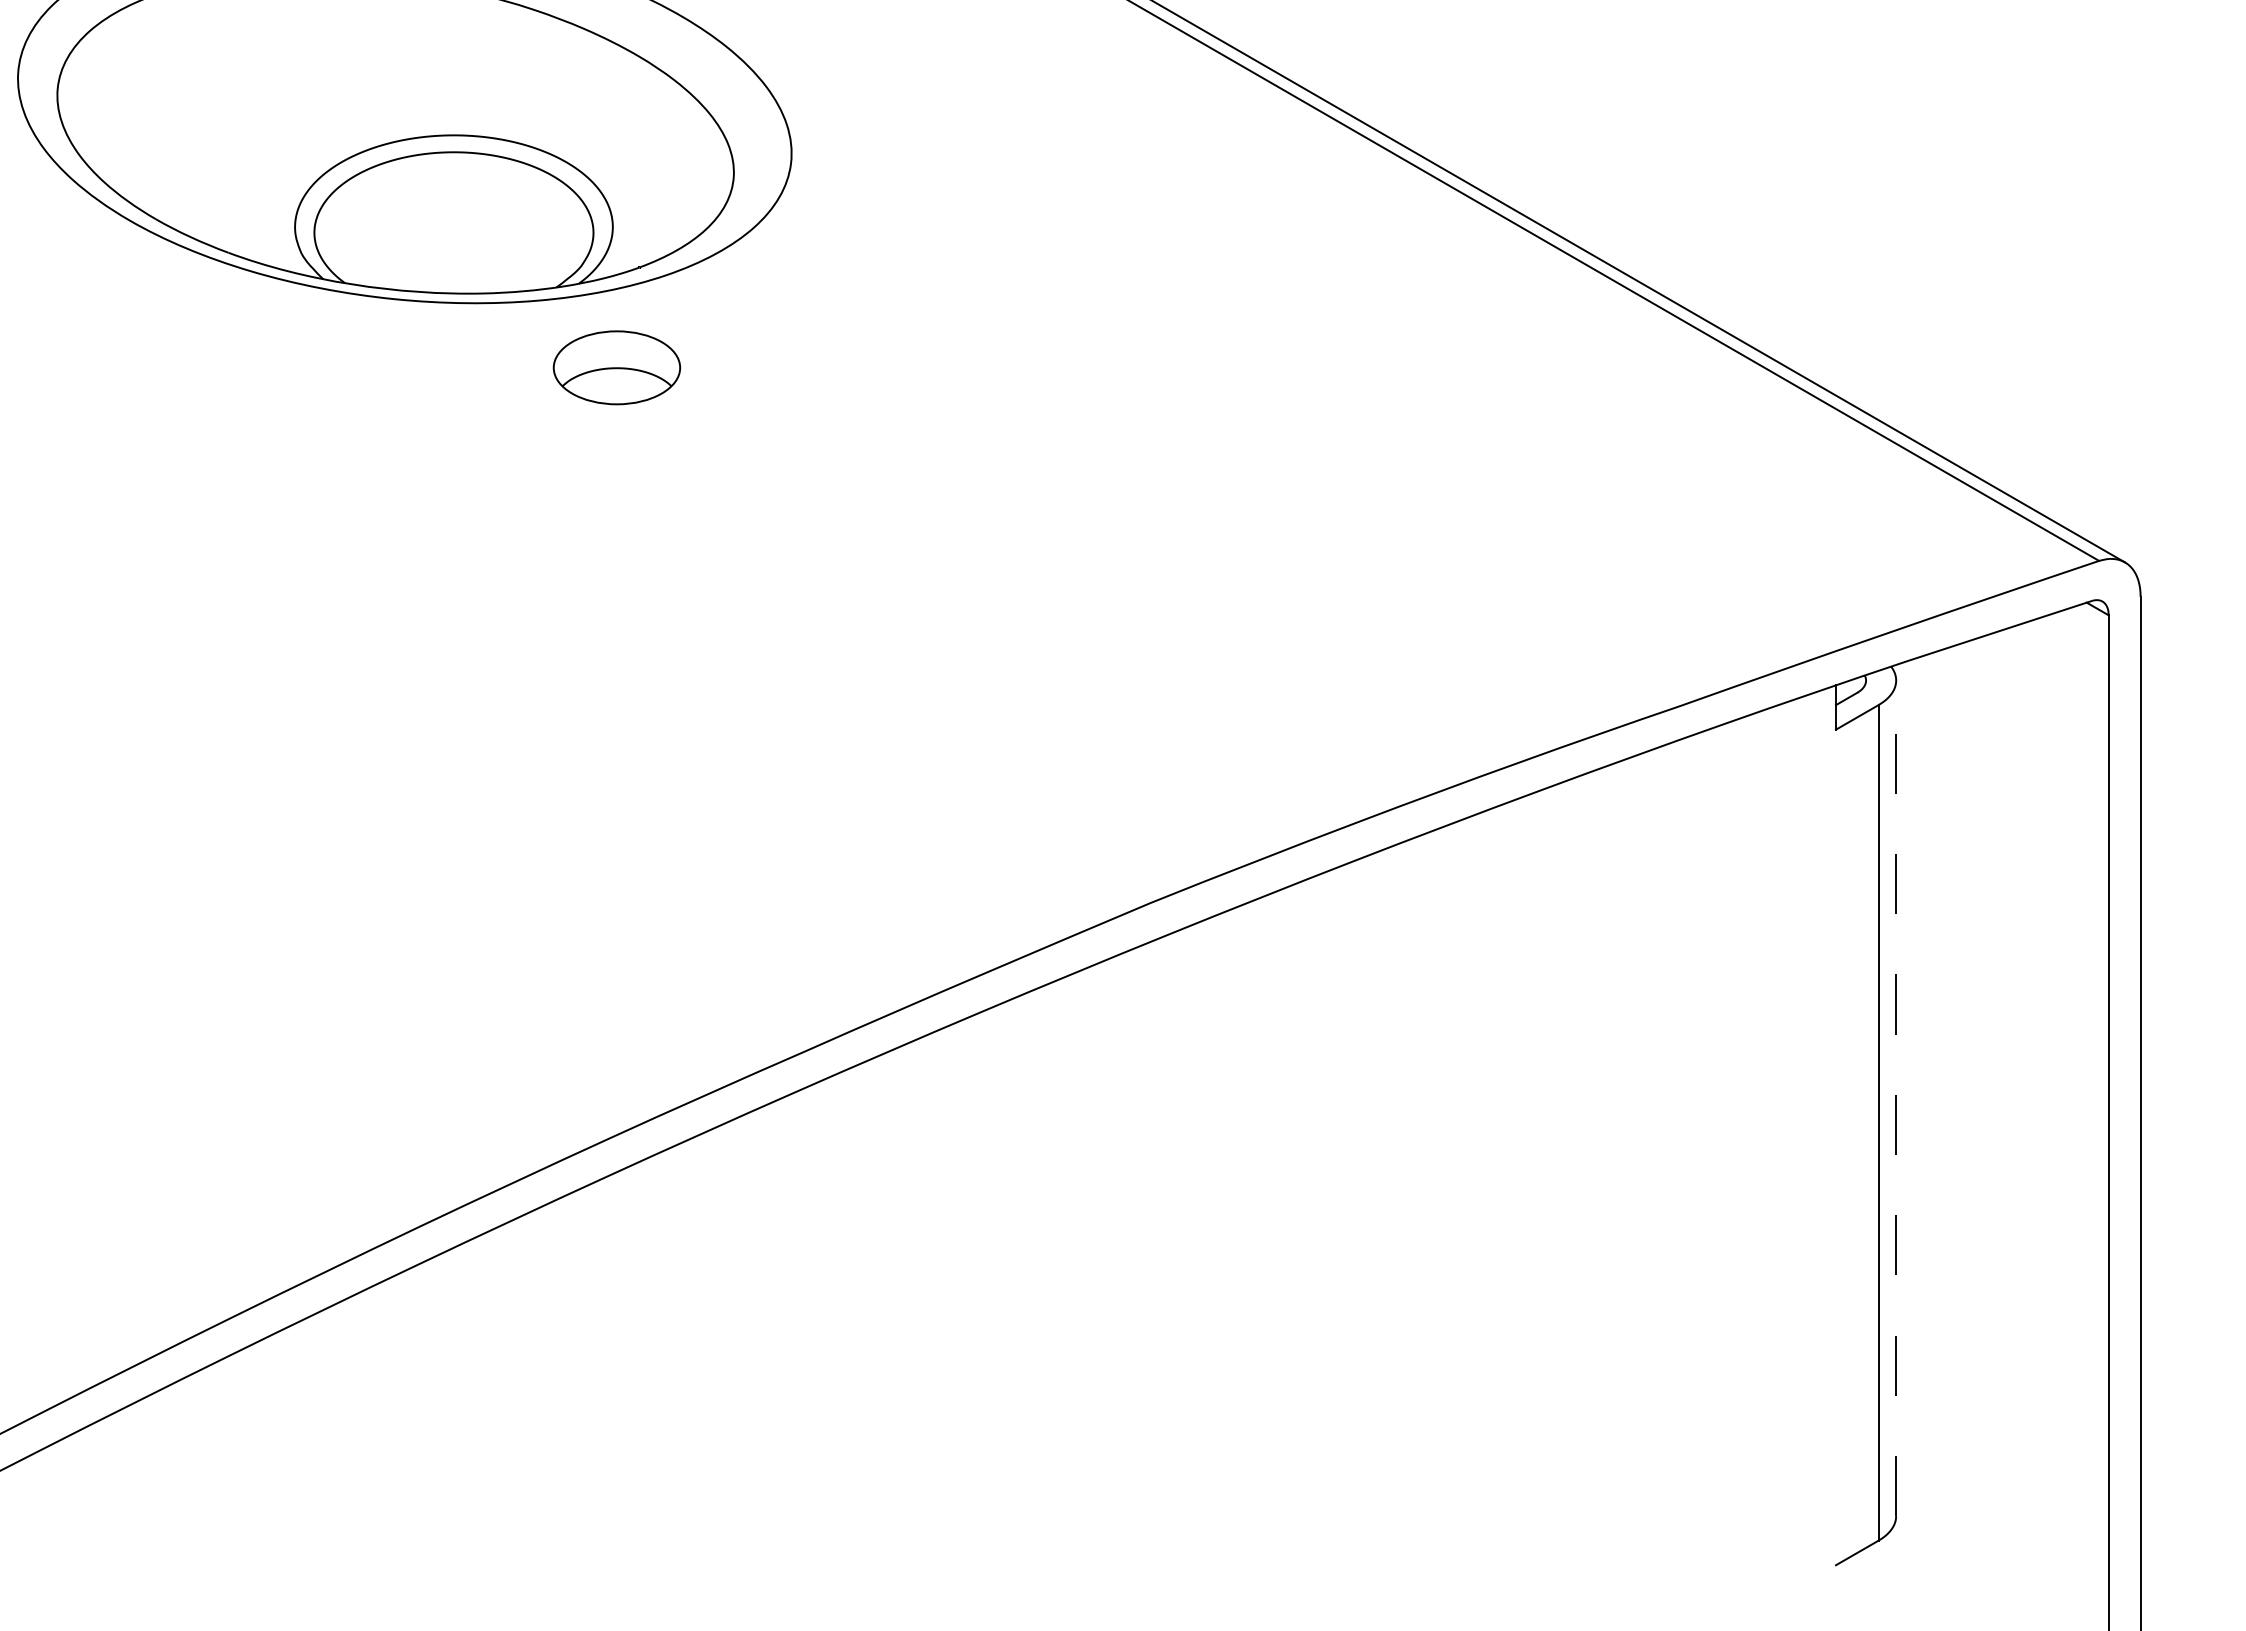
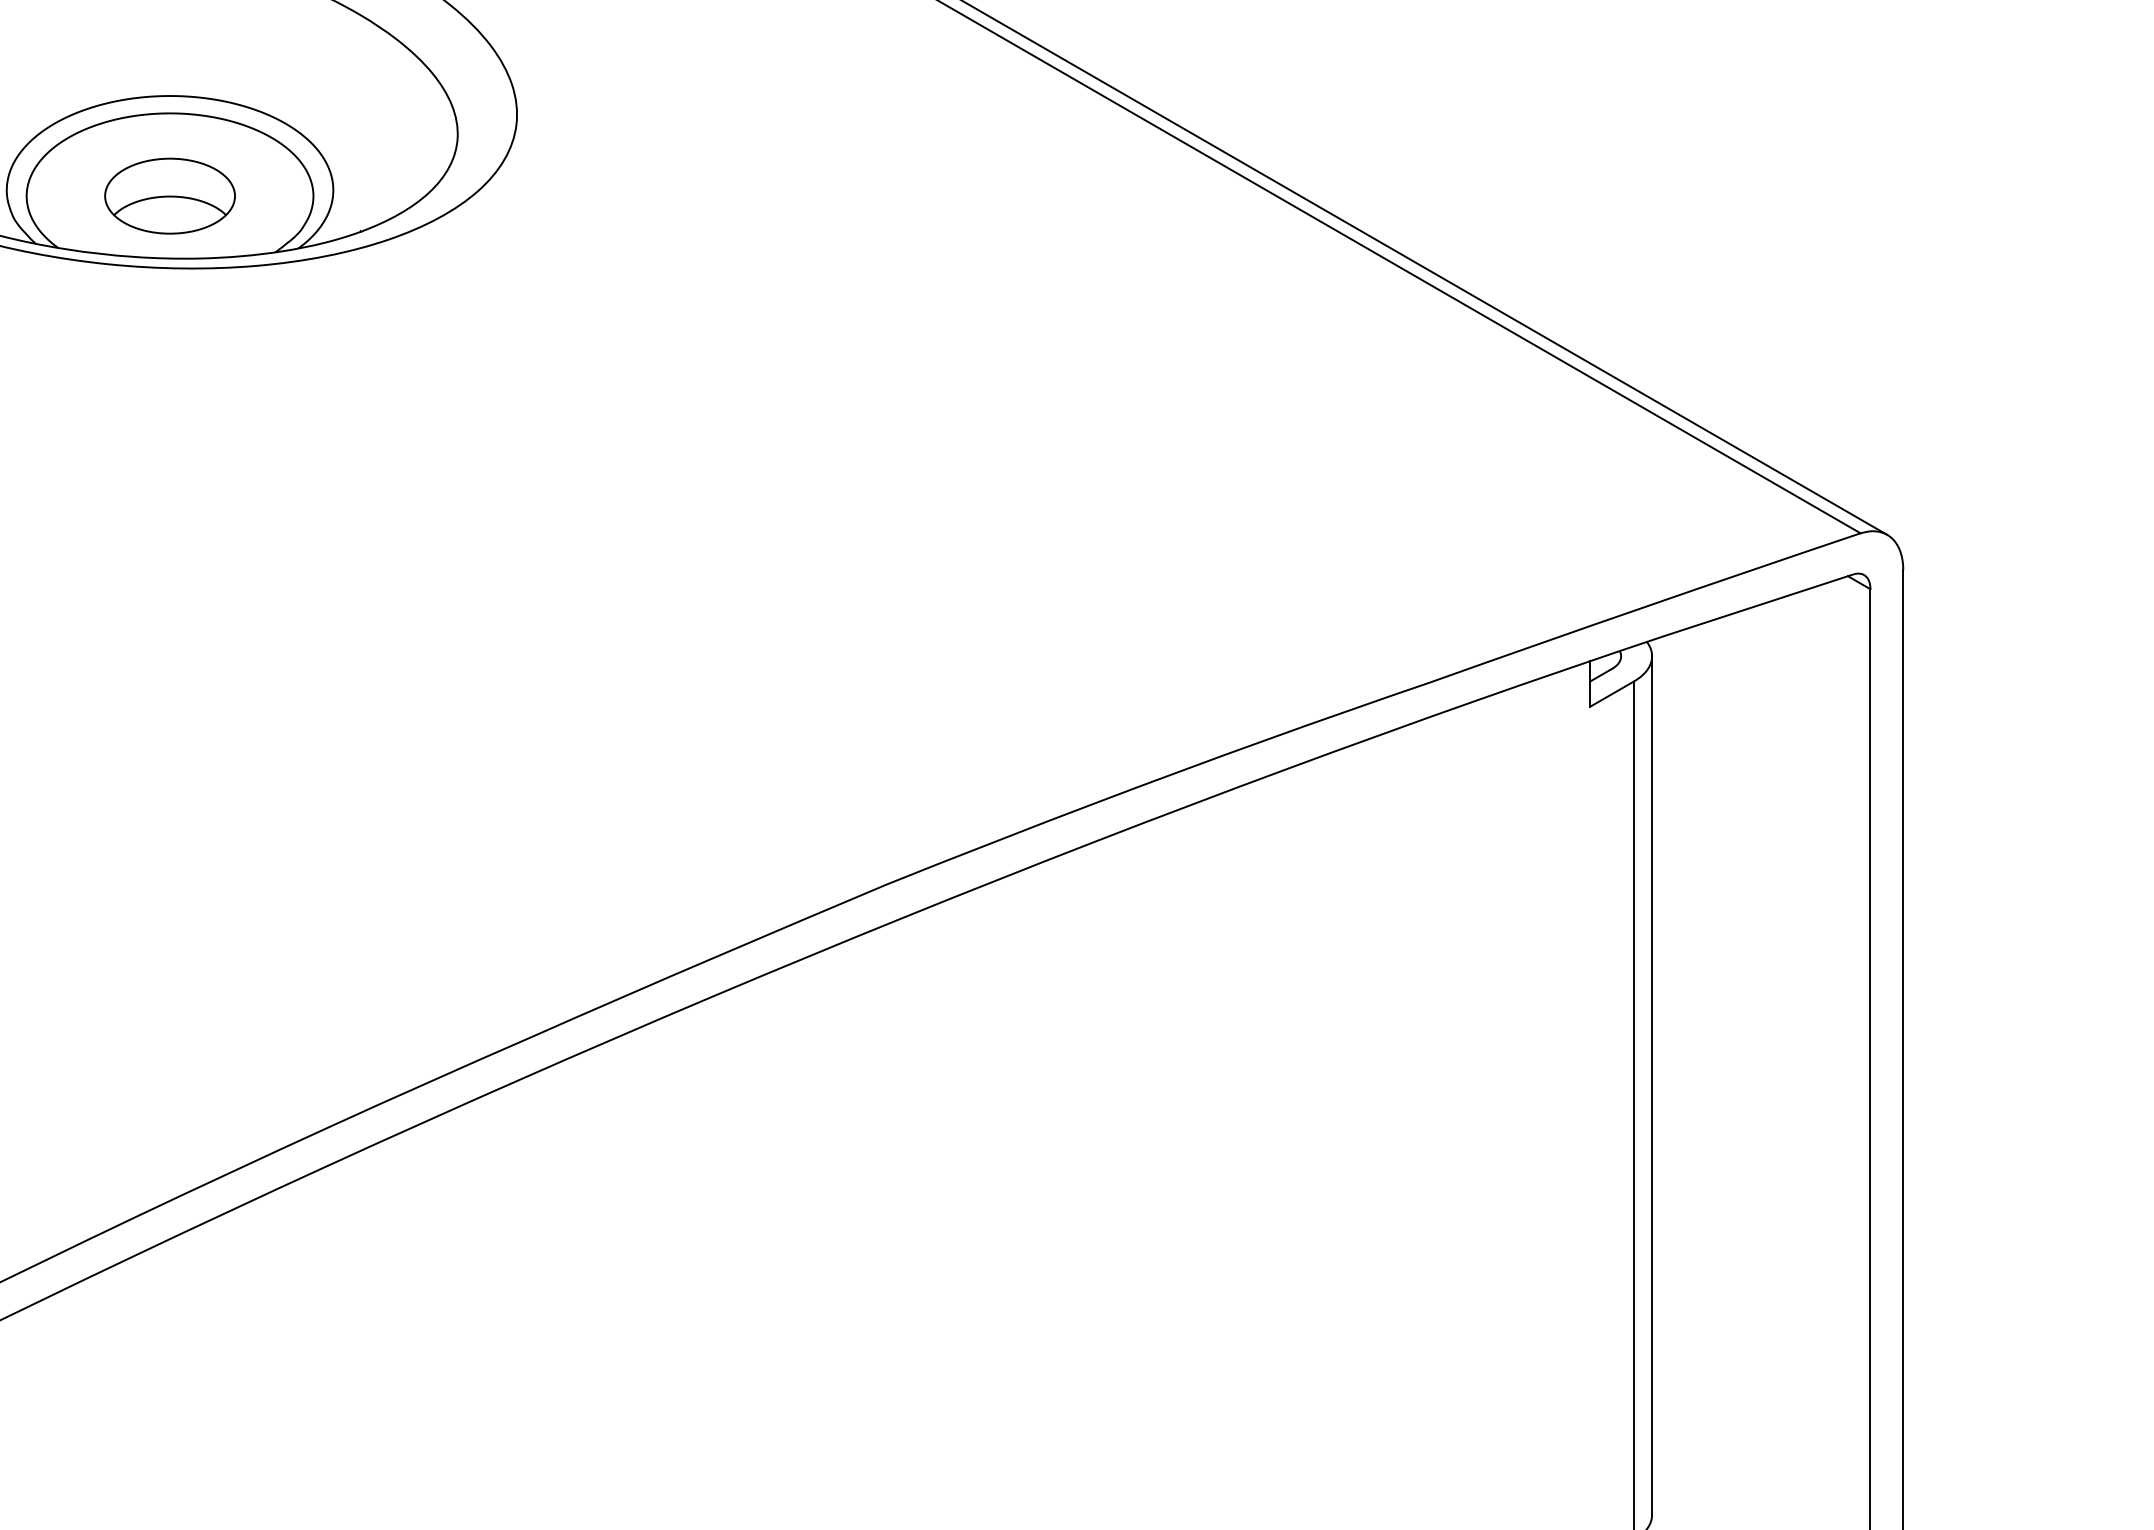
part: (616, 367) -> (169, 195), moved
line: (1896, 1098) -> (1652, 1085), dashed -> solid

